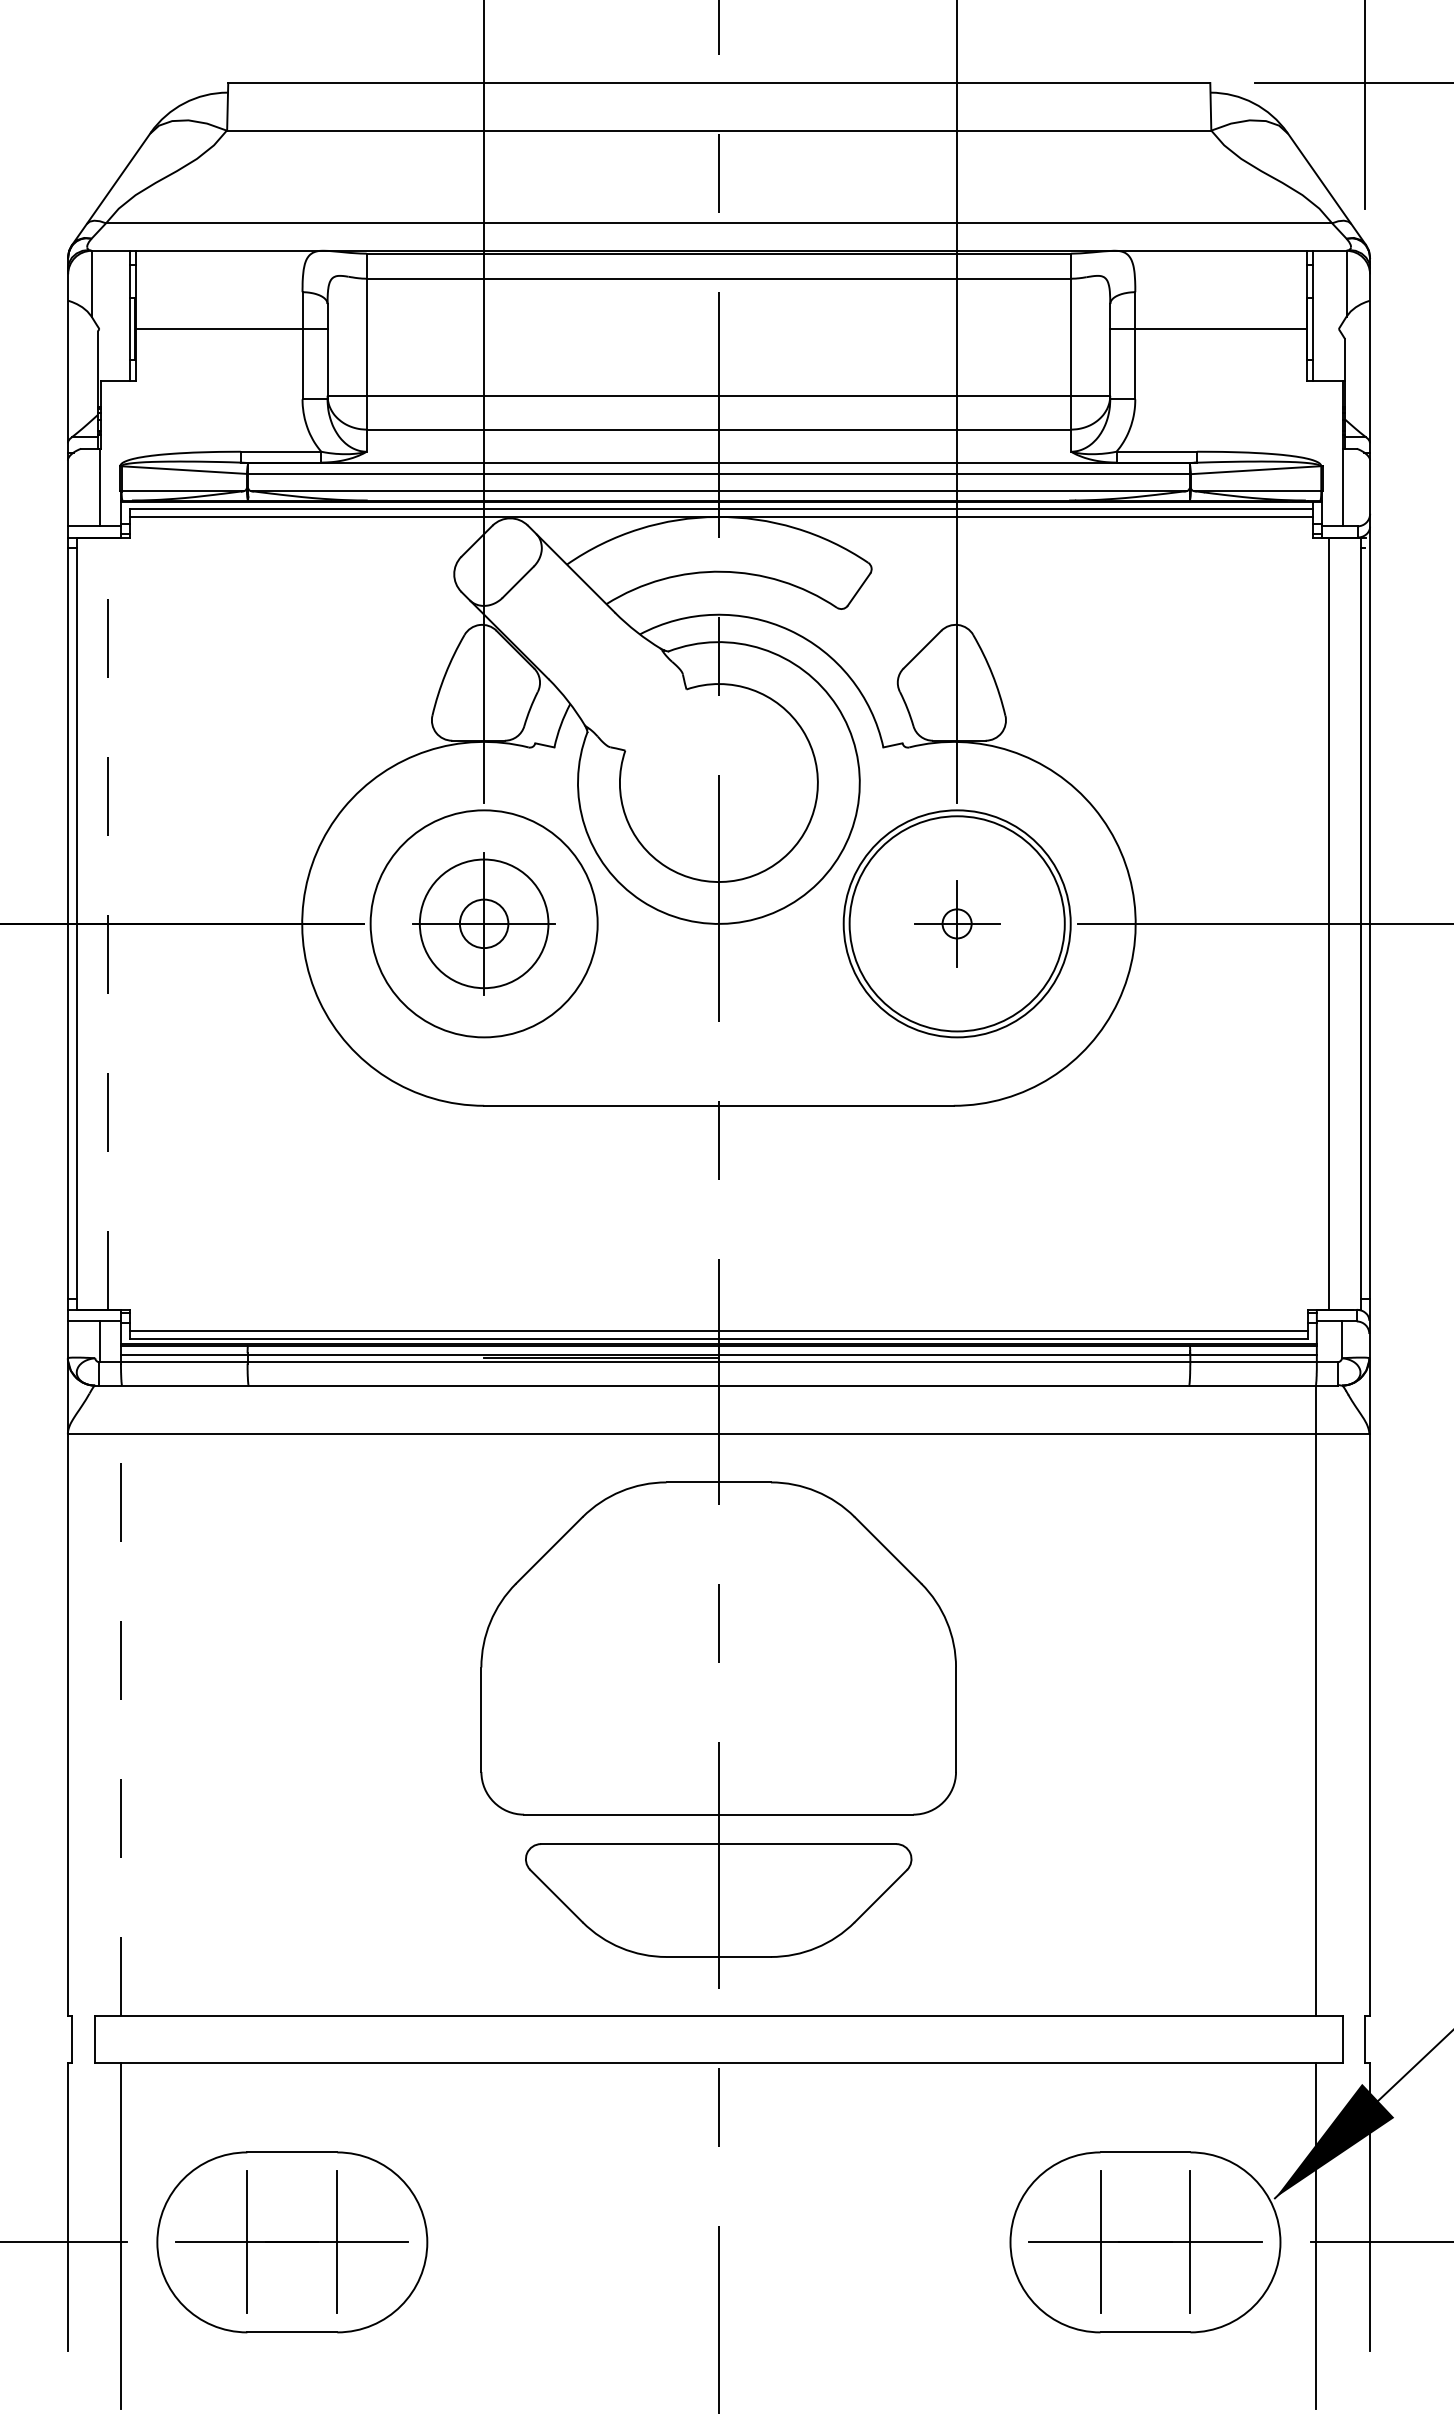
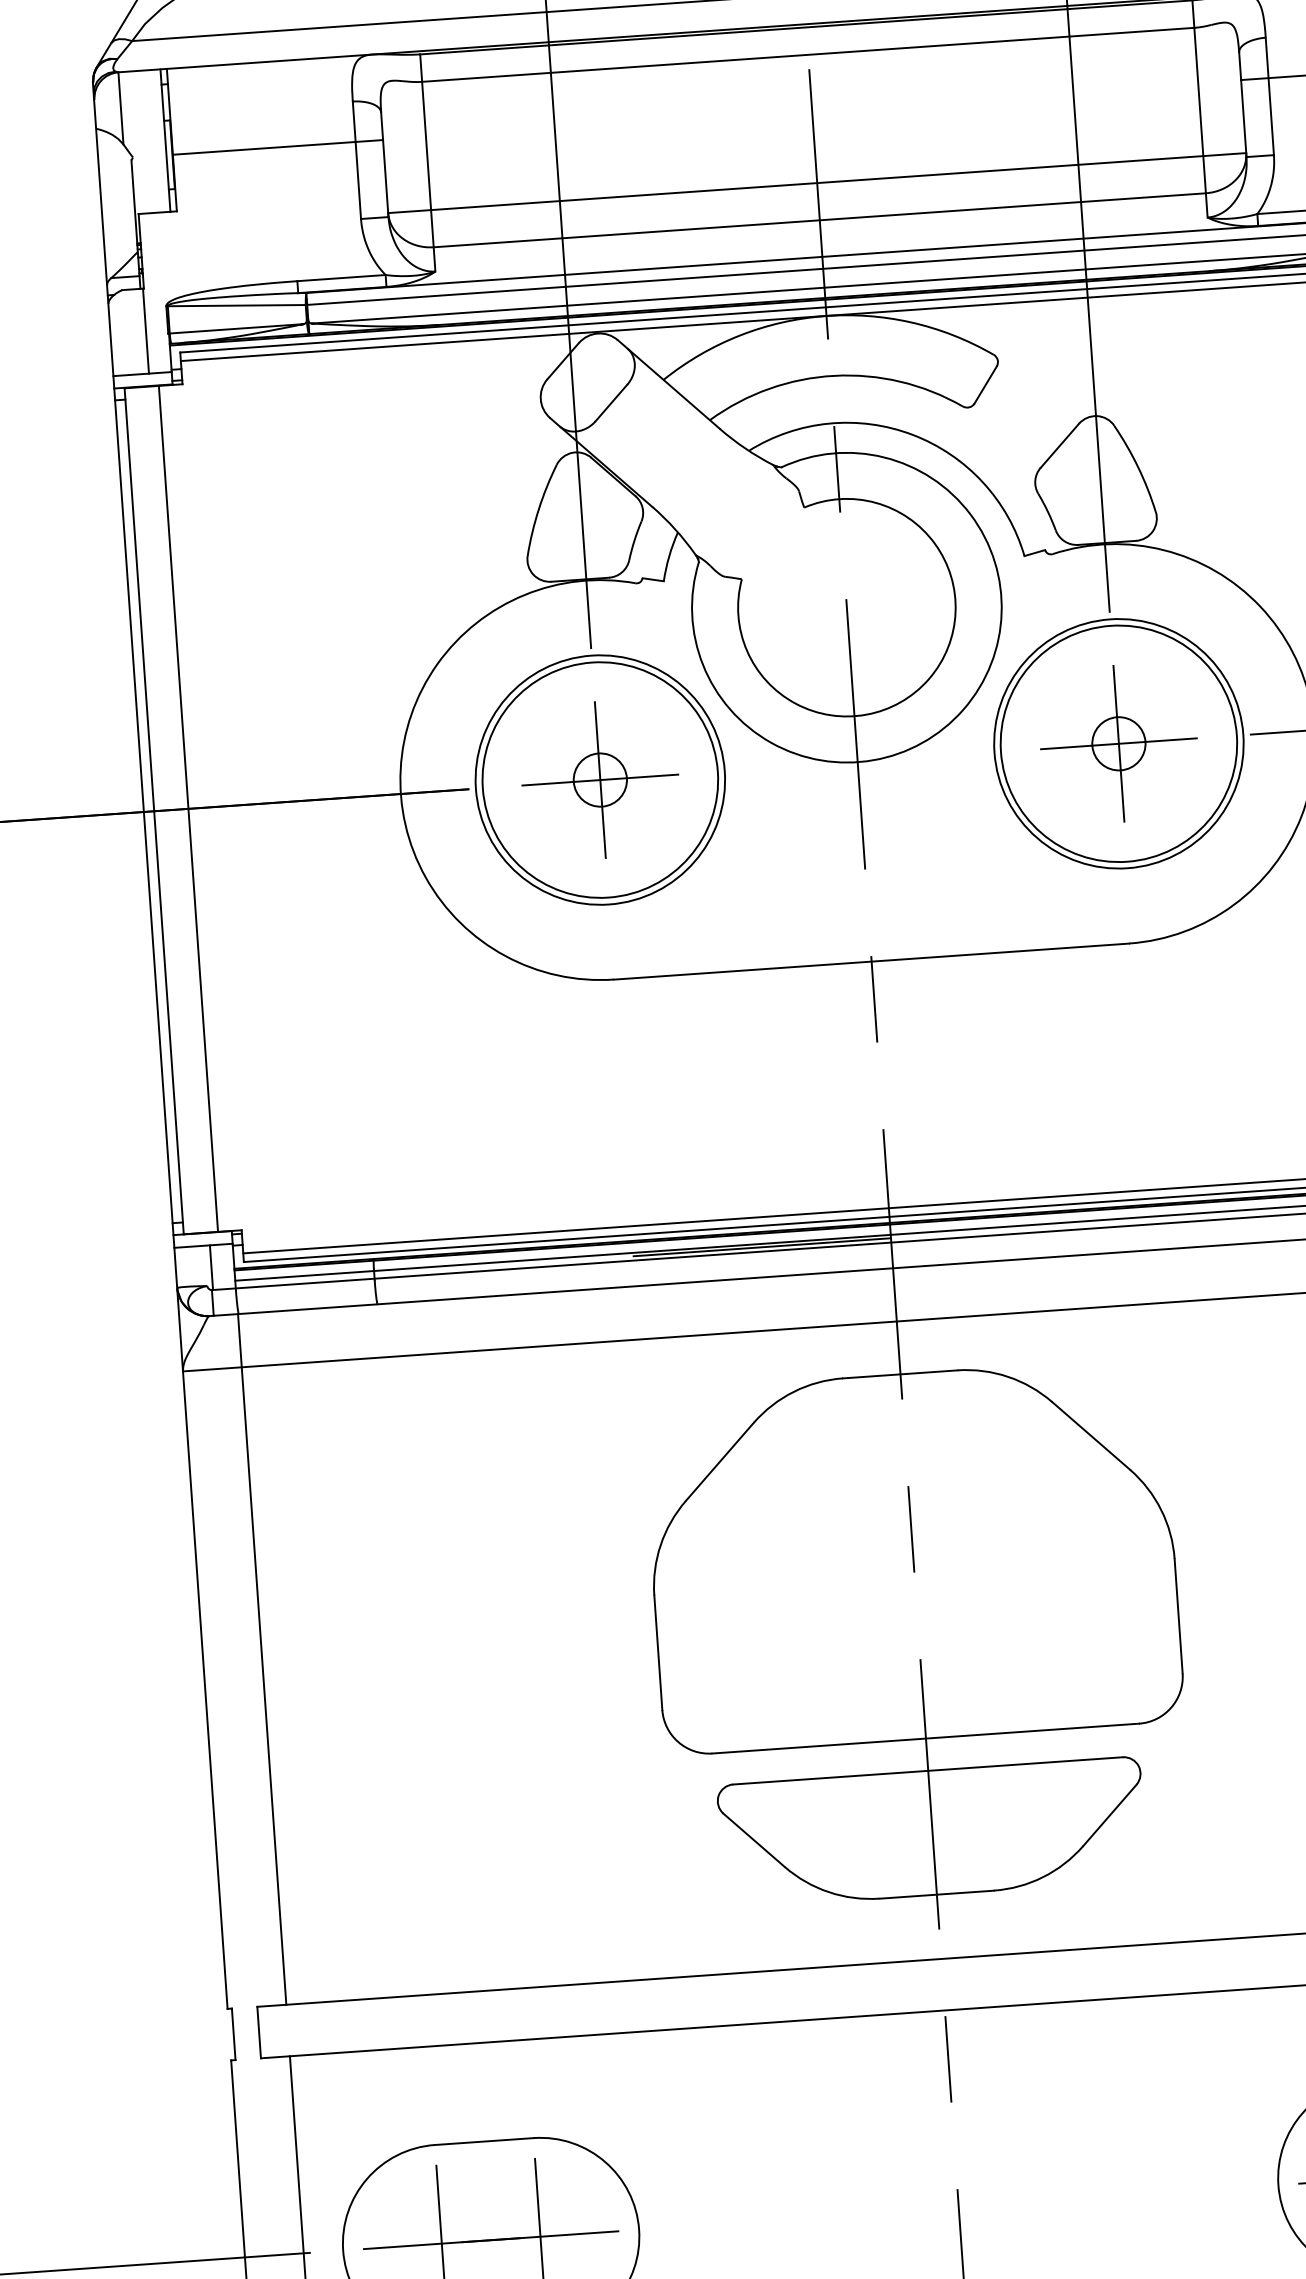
line: (108, 923) -> (188, 808), dashed -> solid
circle: (483, 923) -> (599, 779), size x1.67
part: (956, 923) -> (1118, 743), size x1.67
line: (121, 1700) -> (262, 1659), dashed -> solid

